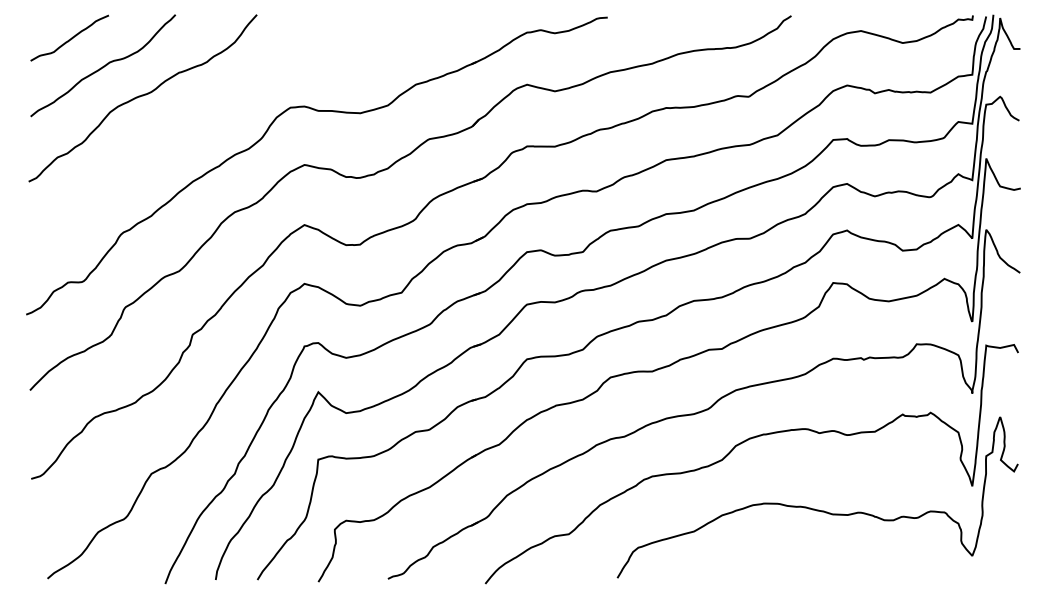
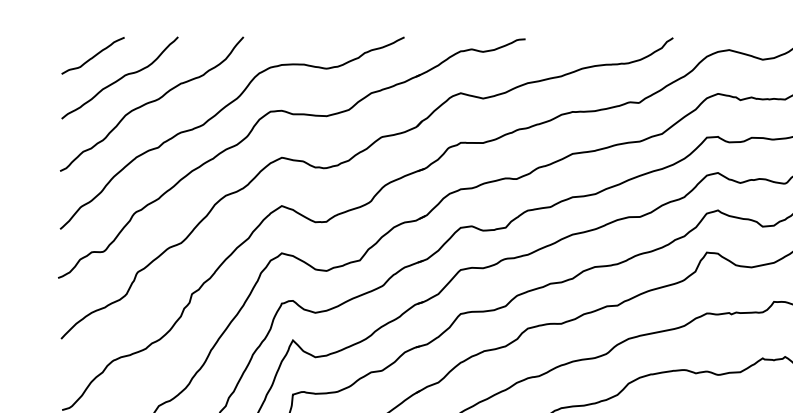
curve: (224, 111) -> (217, 114), added

